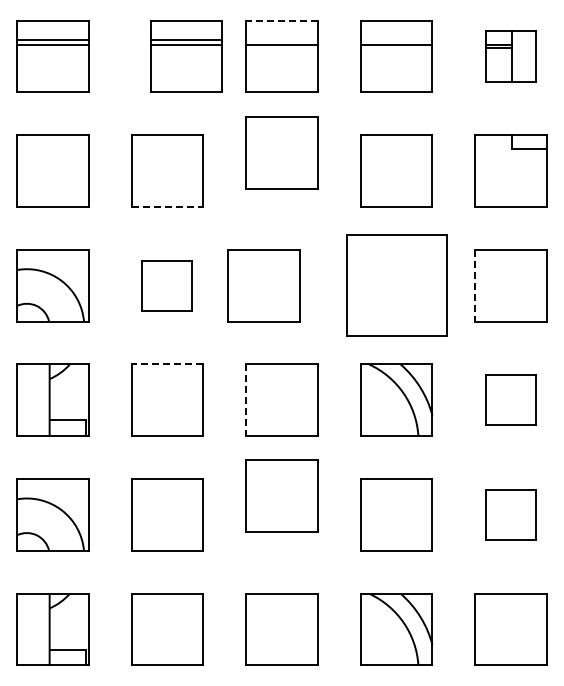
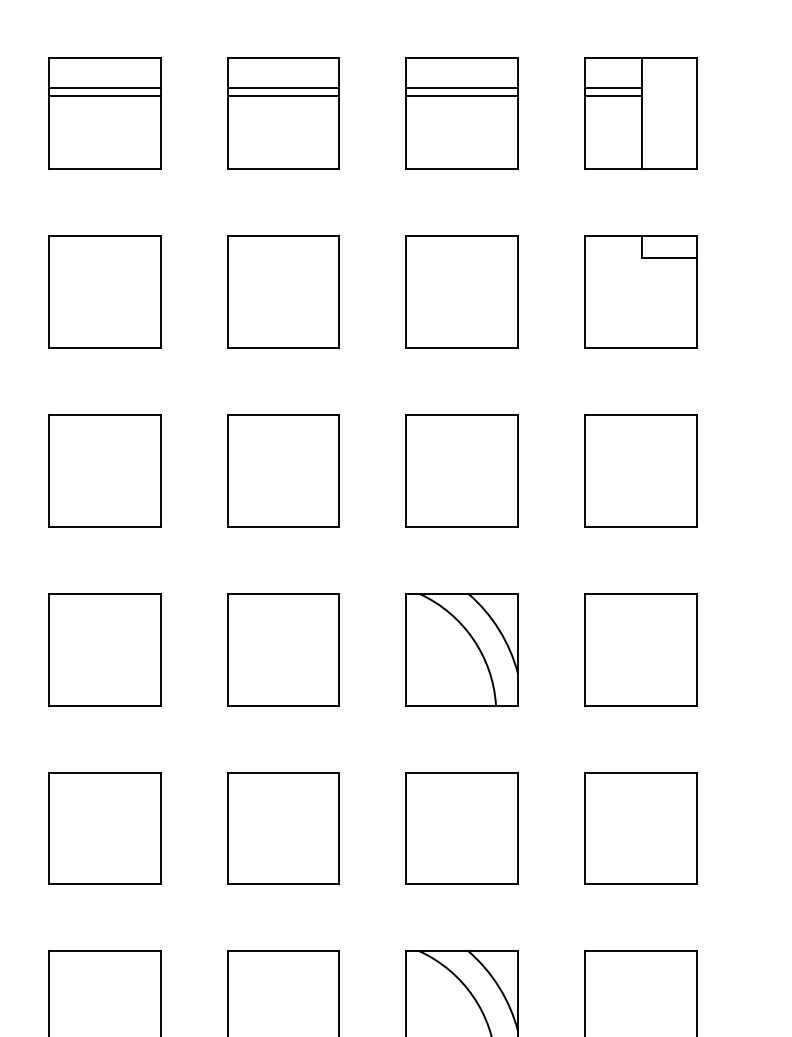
line: (281, 20) -> (282, 57), dashed -> solid
line: (281, 39) -> (282, 87), added
line: (396, 39) -> (461, 87), added
part: (186, 56) -> (104, 113), moved
part: (510, 56) -> (639, 113), size x1.43
part: (281, 152) -> (282, 291), moved
line: (167, 206) -> (104, 347), dashed -> solid
part: (167, 285) -> (104, 470), size x1.43
part: (263, 285) -> (282, 470), moved
part: (396, 285) -> (461, 470), size x0.71
line: (475, 285) -> (585, 470), dashed -> solid
line: (167, 364) -> (104, 593), dashed -> solid
part: (510, 399) -> (639, 648), size x1.43
line: (246, 400) -> (228, 649), dashed -> solid
part: (281, 495) -> (282, 827), moved
part: (510, 514) -> (639, 827), size x1.43

